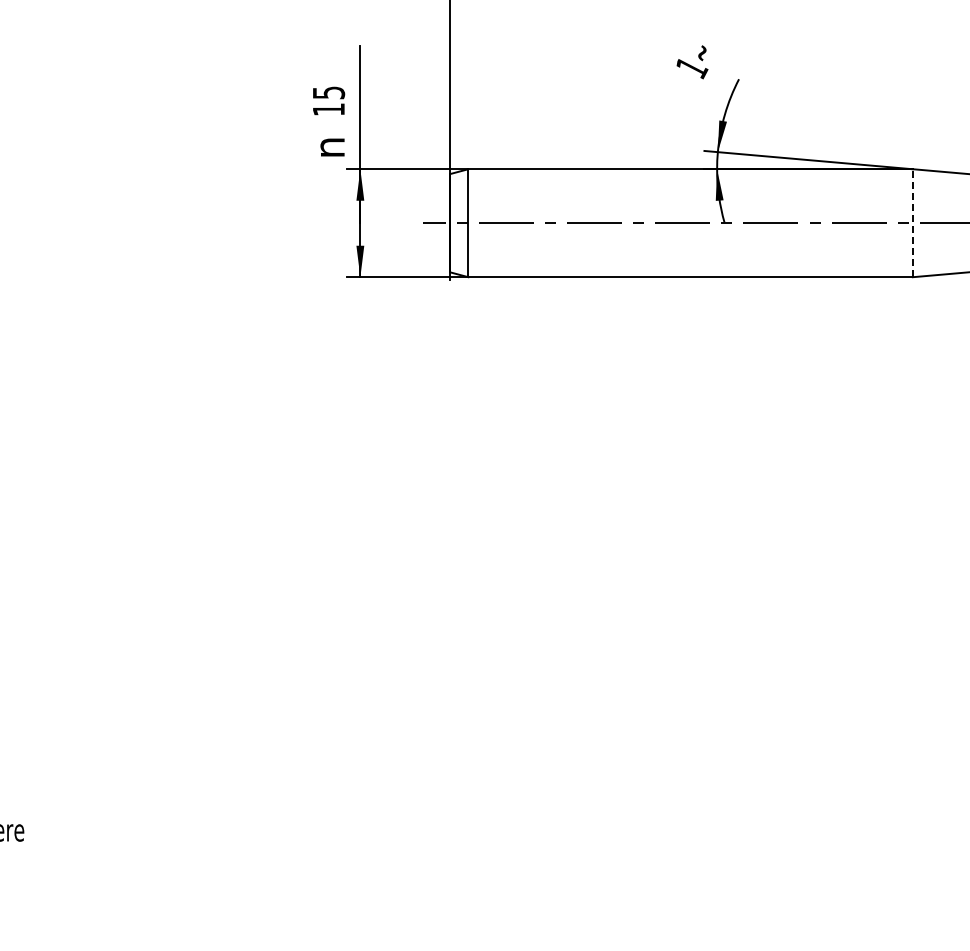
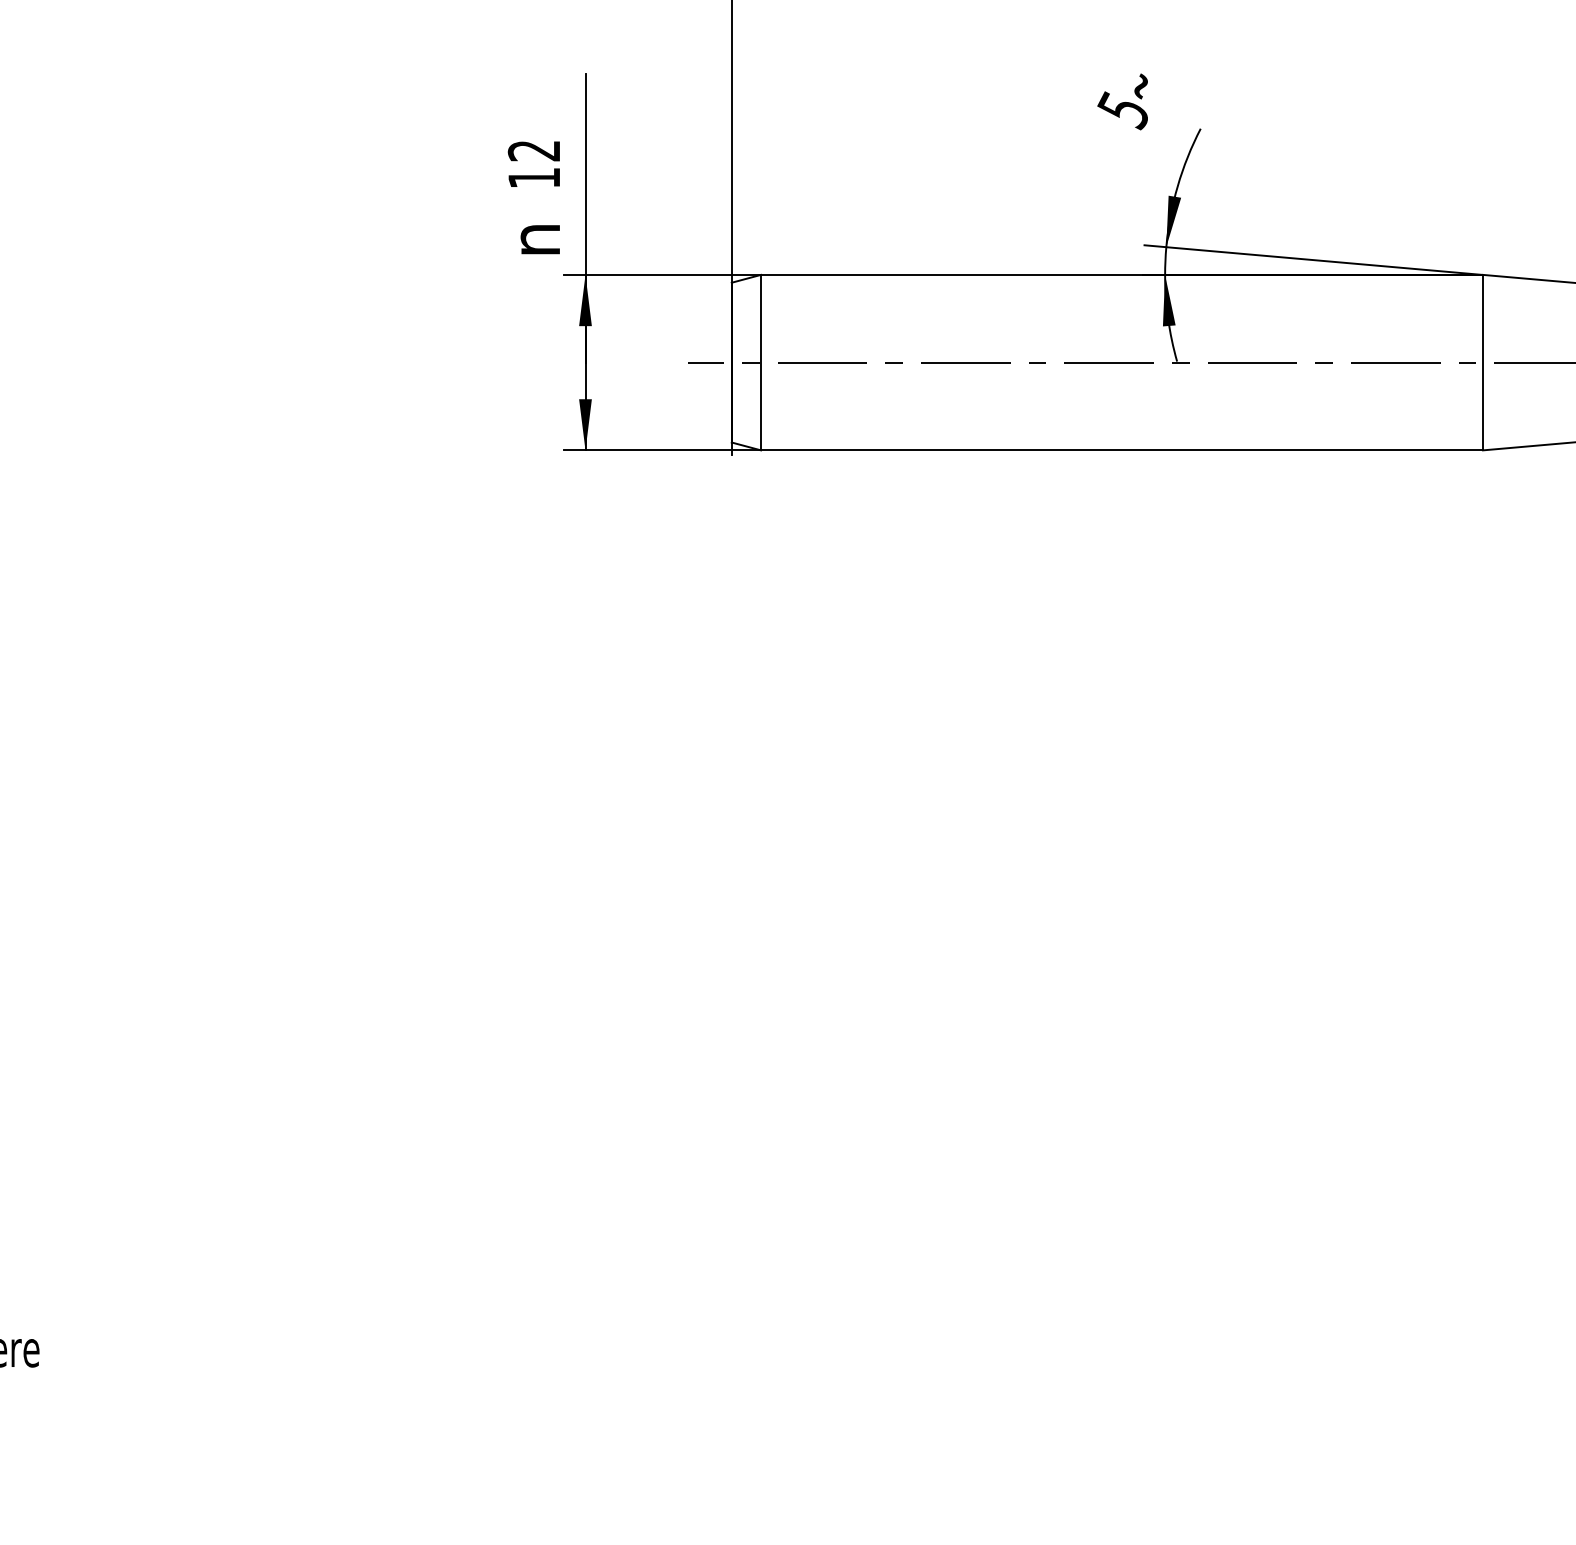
text: (691, 68) -> (1123, 111), 1 -> 5
text: (328, 92) -> (533, 150), 15 -> 12
line: (912, 222) -> (1482, 361), dashed -> solid

